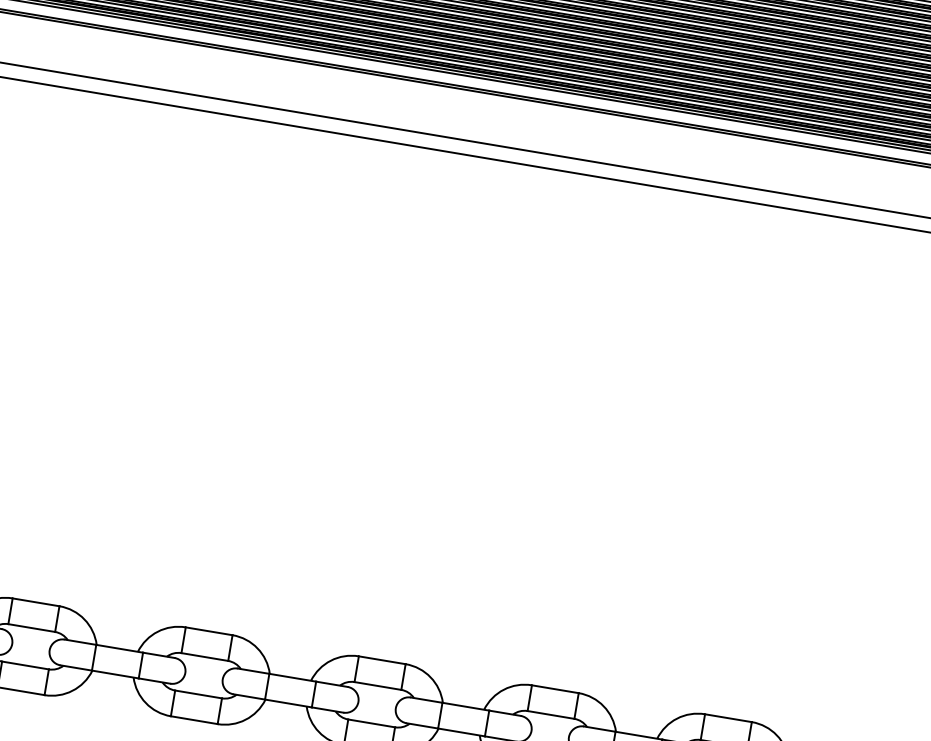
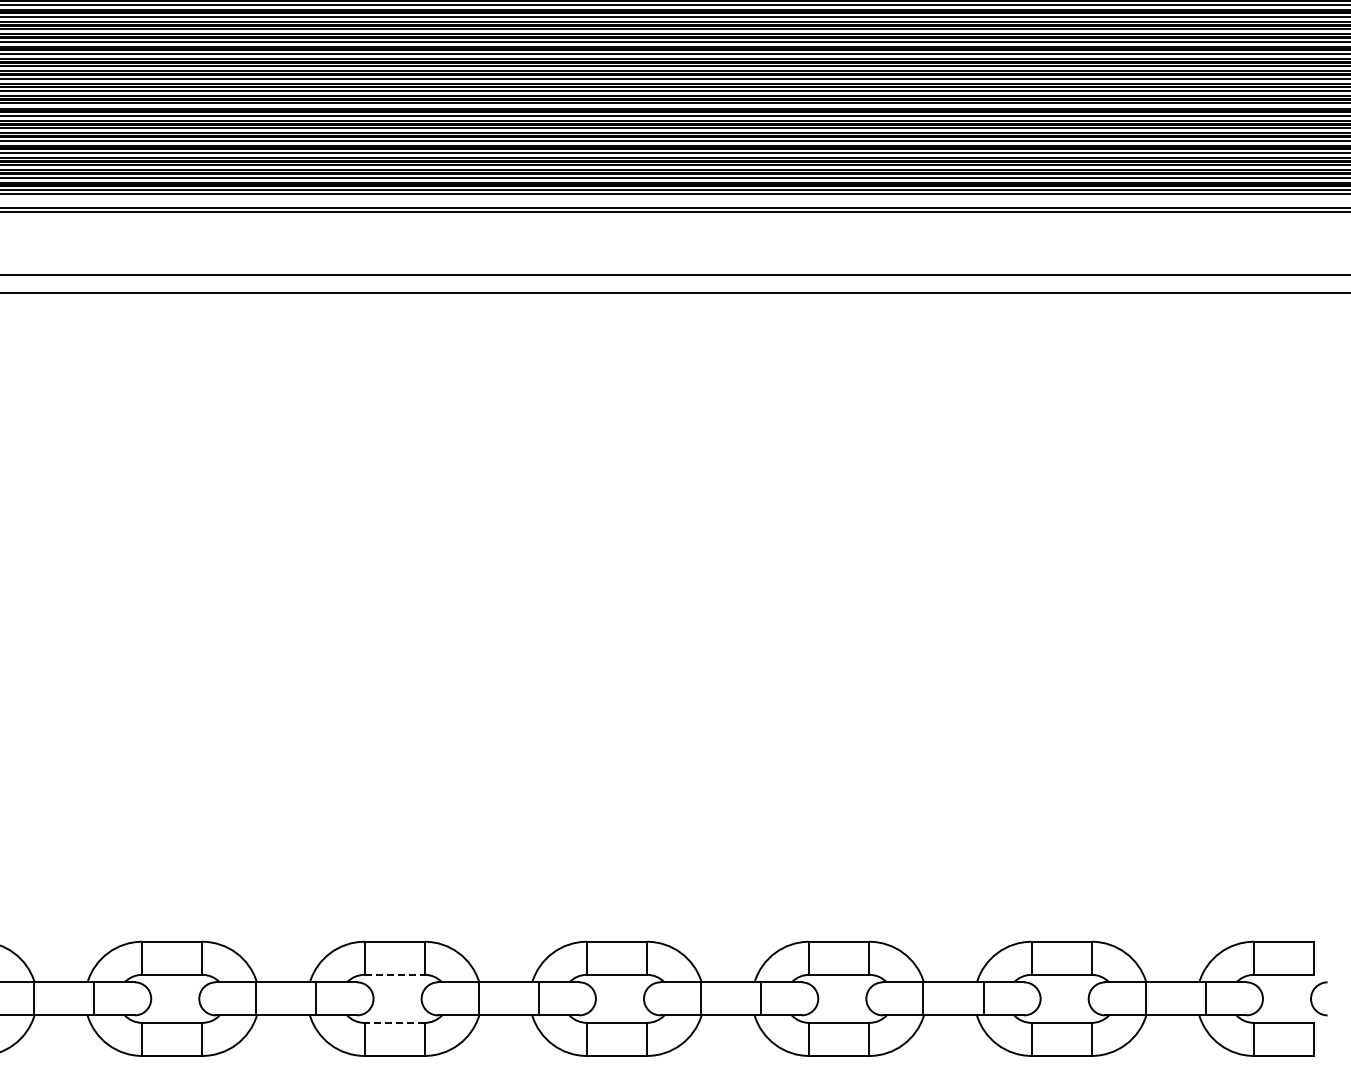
line: (205, 656) -> (395, 974), solid -> dashed
line: (198, 694) -> (394, 1022), solid -> dashed

